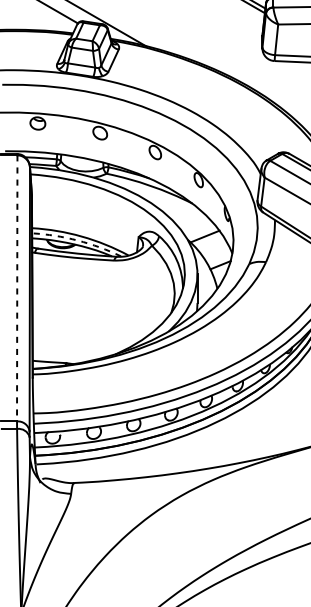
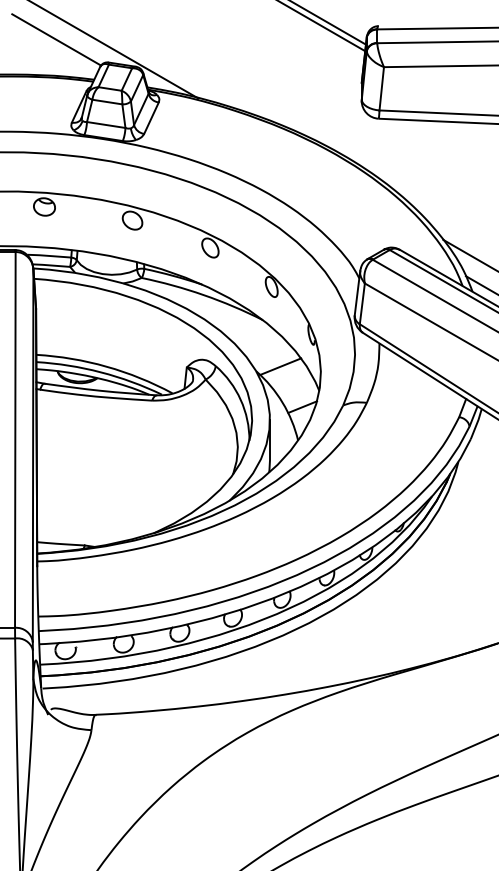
arc: (77, 240) -> (100, 372), dashed -> solid
line: (17, 288) -> (15, 439), dashed -> solid

